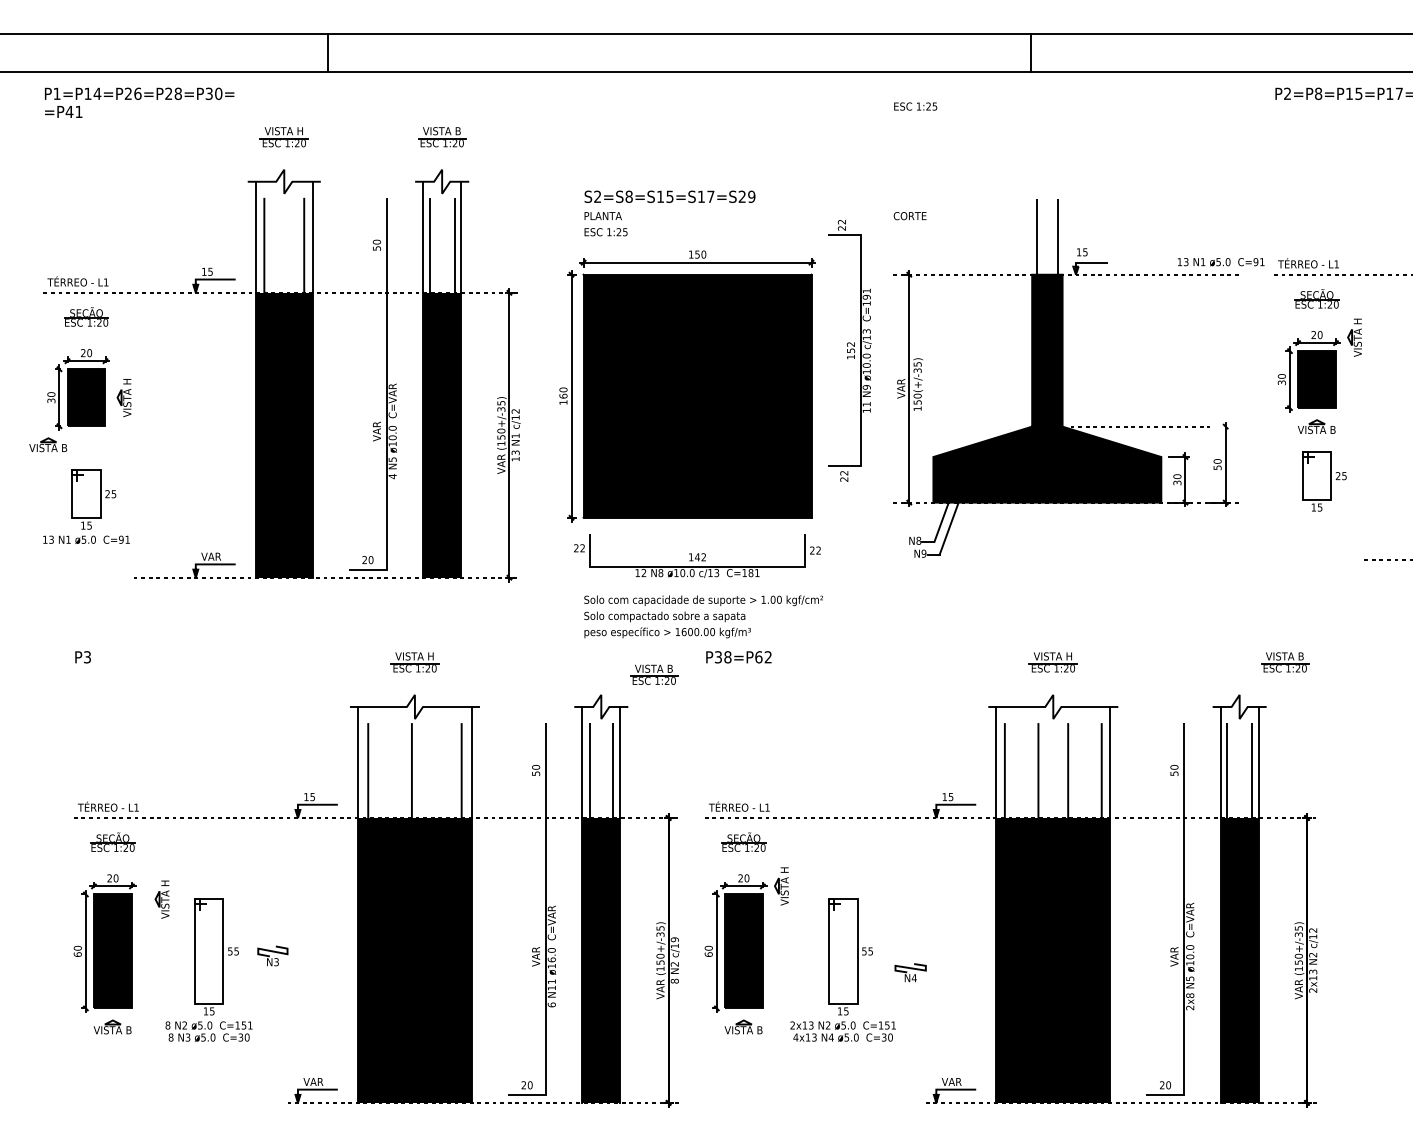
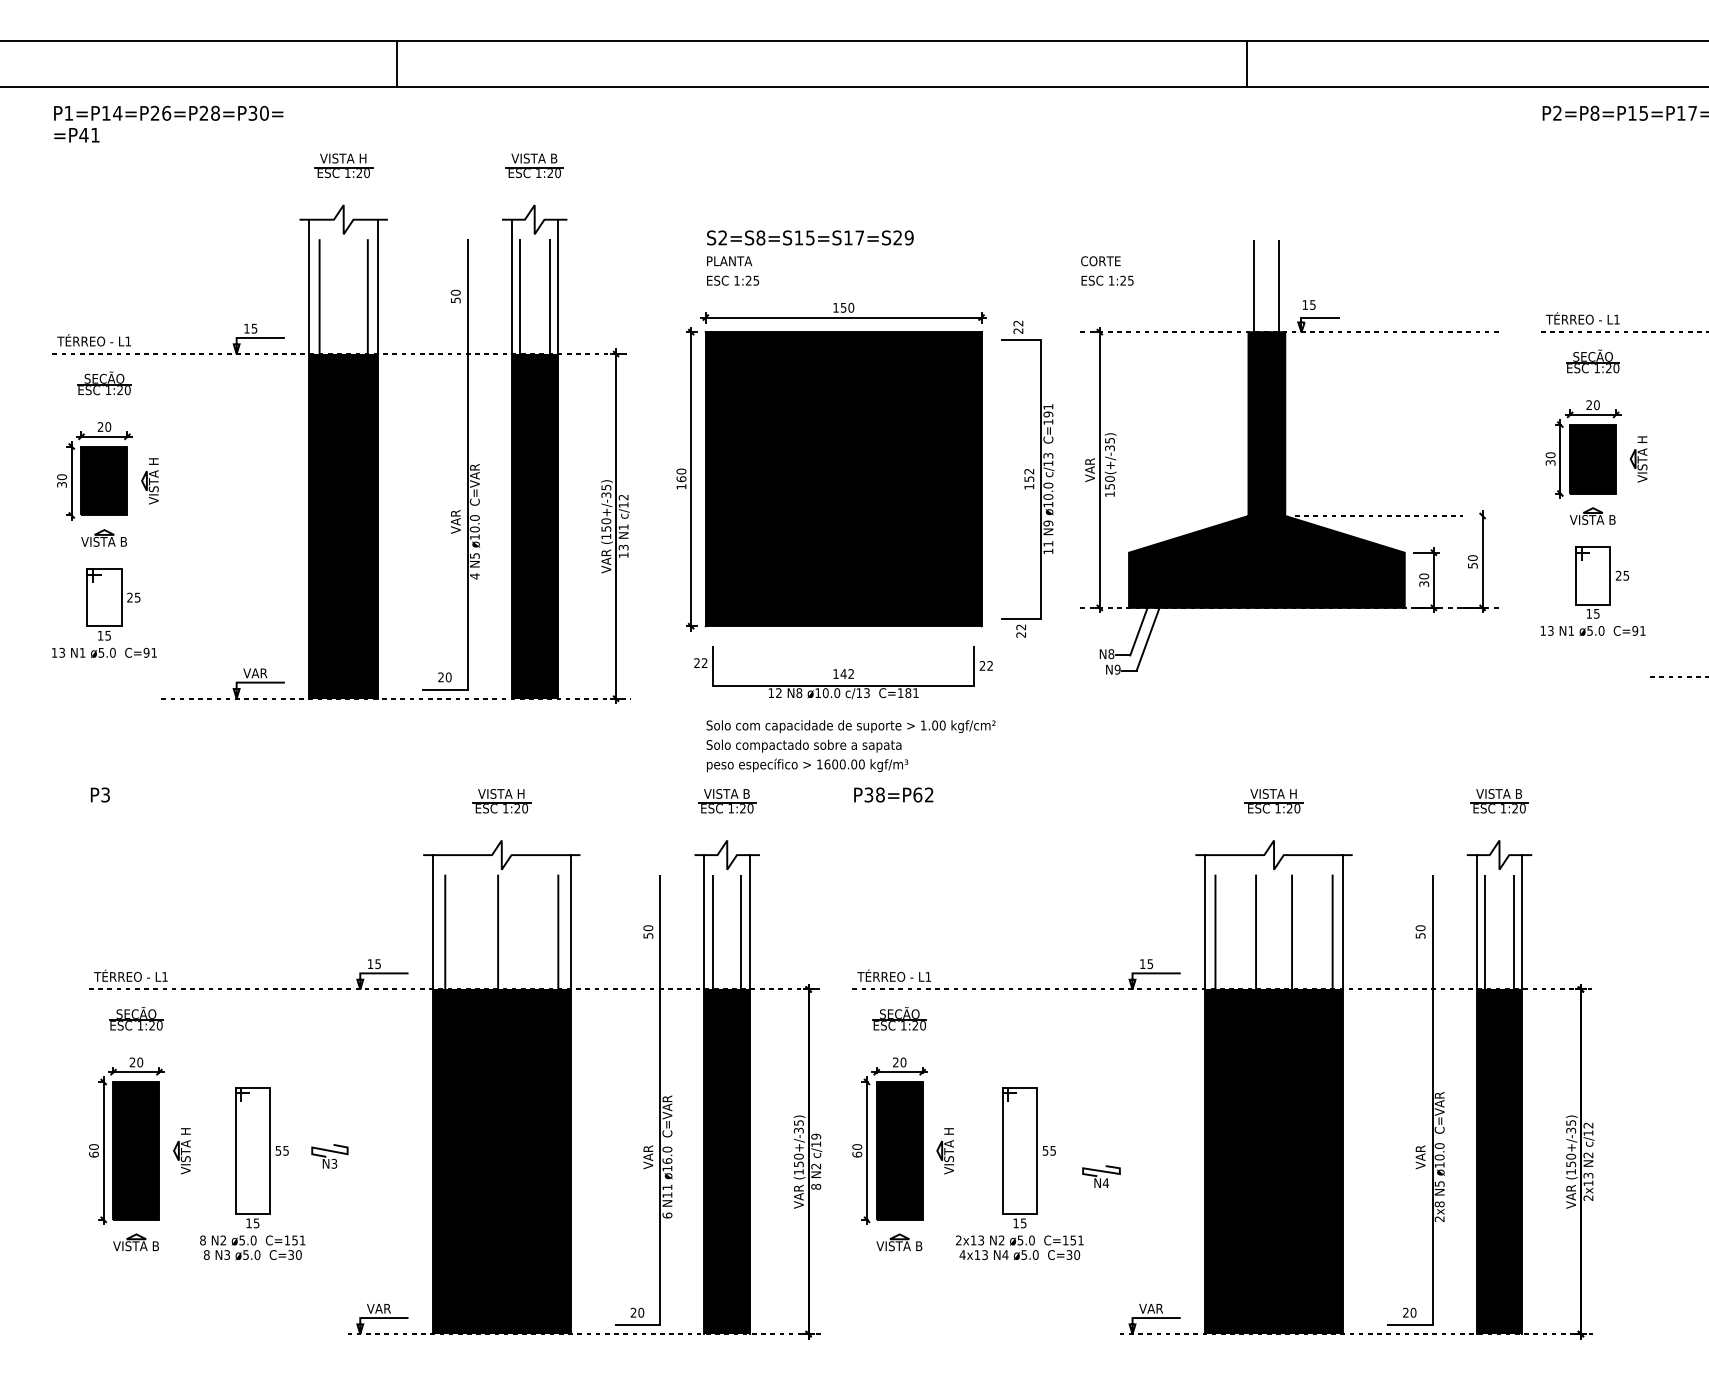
text: (915, 106) -> (1107, 280), moved
text: (1220, 261) -> (1592, 630), moved
part: (1354, 337) -> (1638, 459), moved
part: (849, 350) -> (1027, 478), moved
part: (47, 444) -> (103, 537), moved
part: (1285, 662) -> (1499, 801), moved
part: (654, 675) -> (727, 801), moved
part: (781, 886) -> (945, 1151), moved
part: (161, 899) -> (181, 1151), moved

